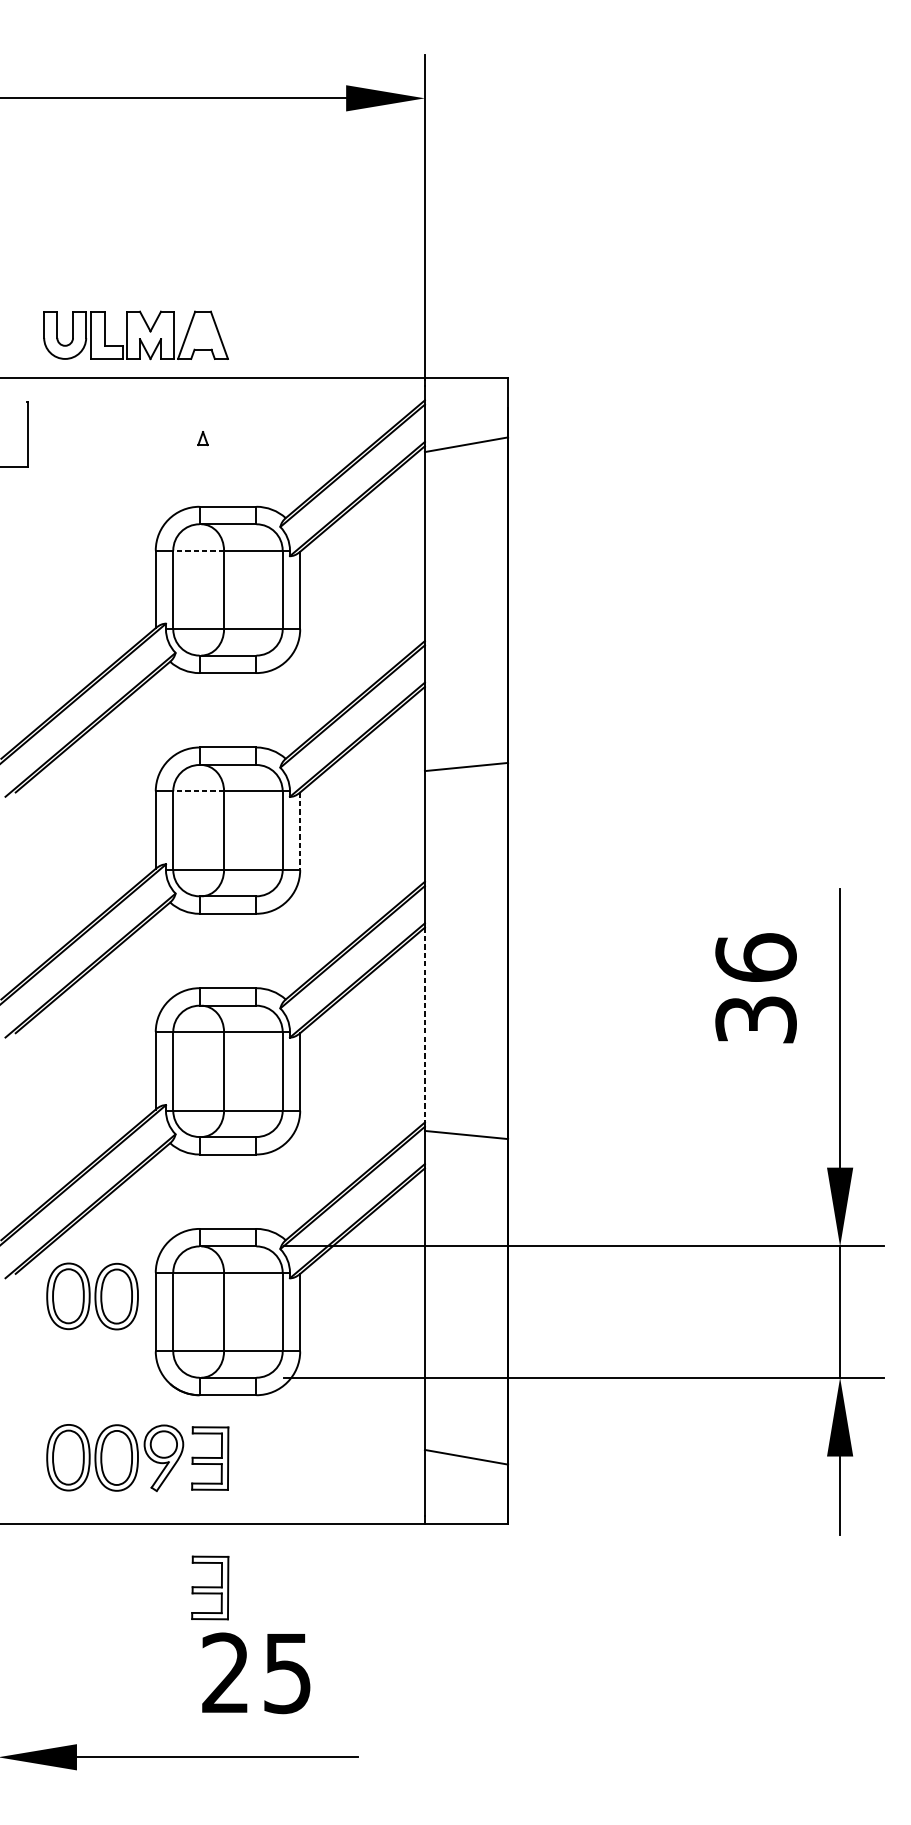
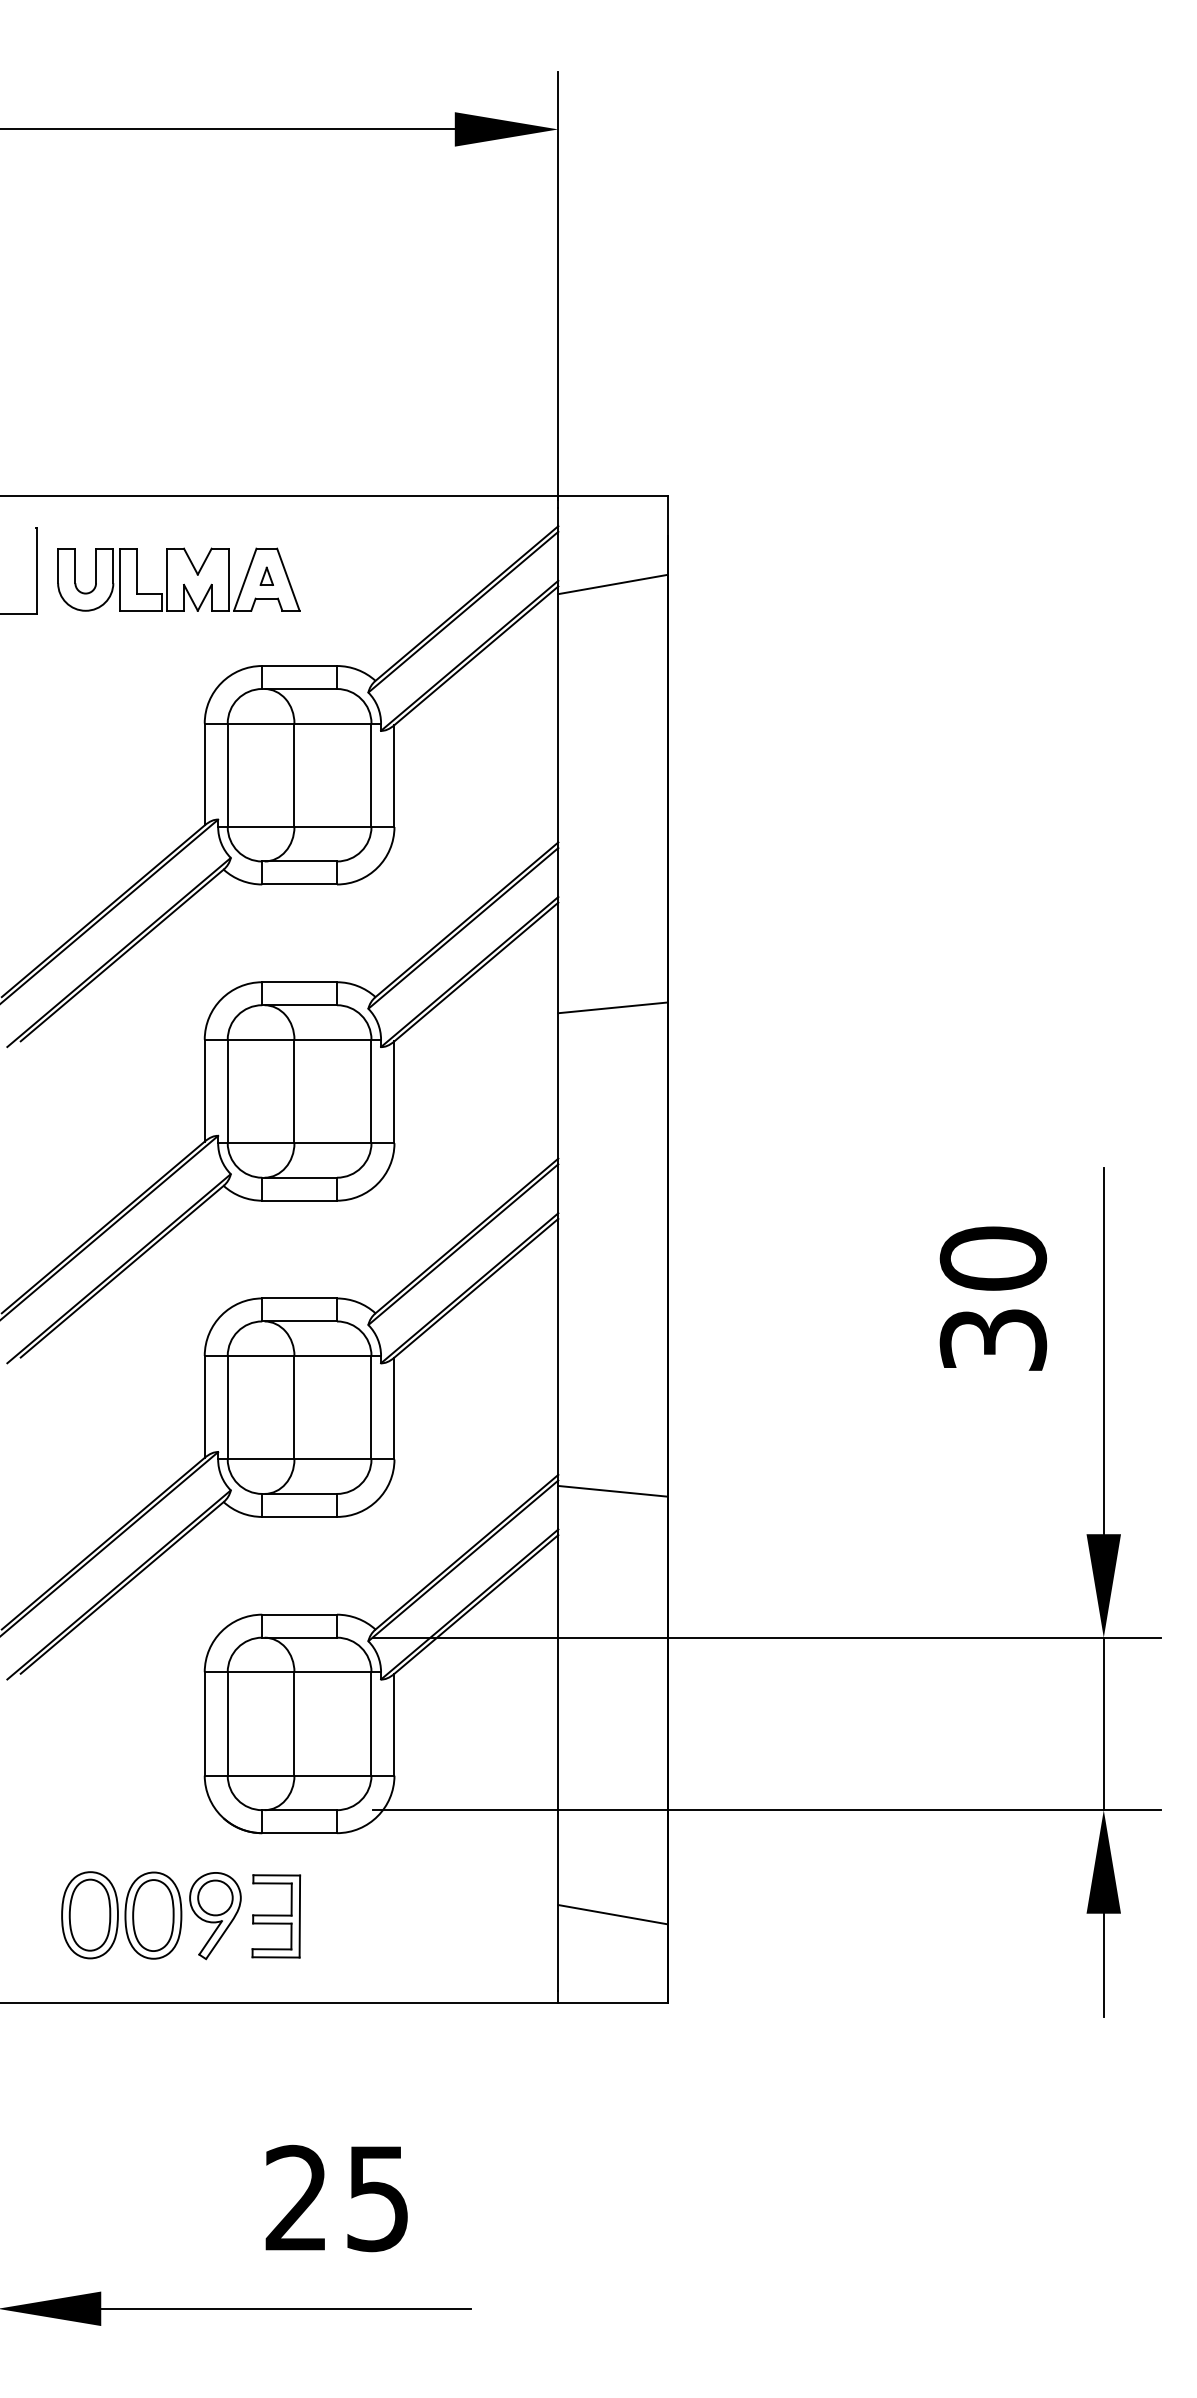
part: (135, 335) -> (178, 579), moved
line: (198, 550) -> (260, 723), dashed -> solid
line: (198, 791) -> (260, 1039), dashed -> solid
line: (300, 831) -> (394, 1092), dashed -> solid
text: (755, 957) -> (992, 1258), 36 -> 30
line: (425, 1024) -> (558, 1346), dashed -> solid
part: (92, 1296) -> (121, 1703), removed
part: (210, 1588) -> (276, 2086), removed

